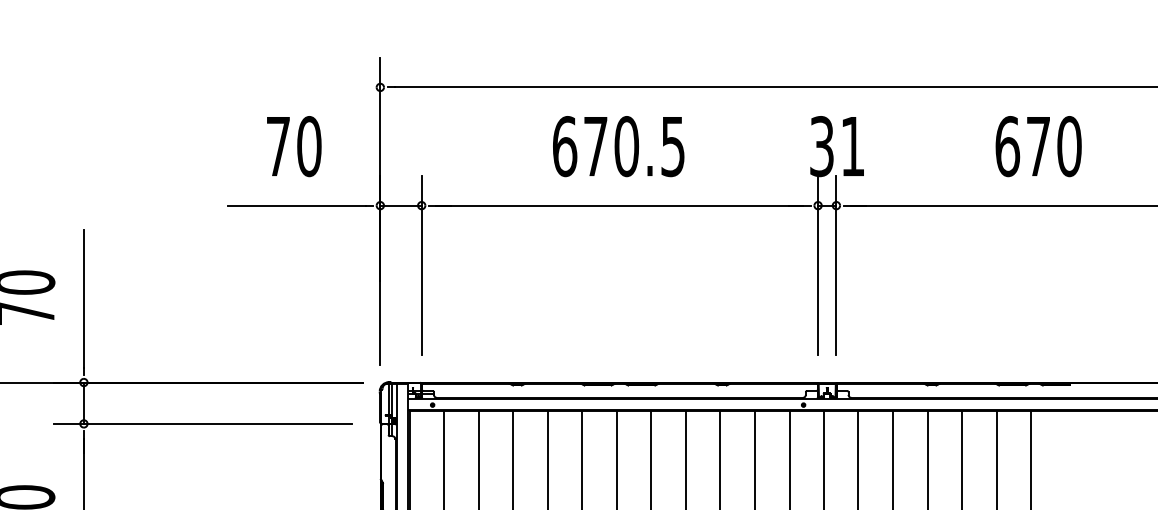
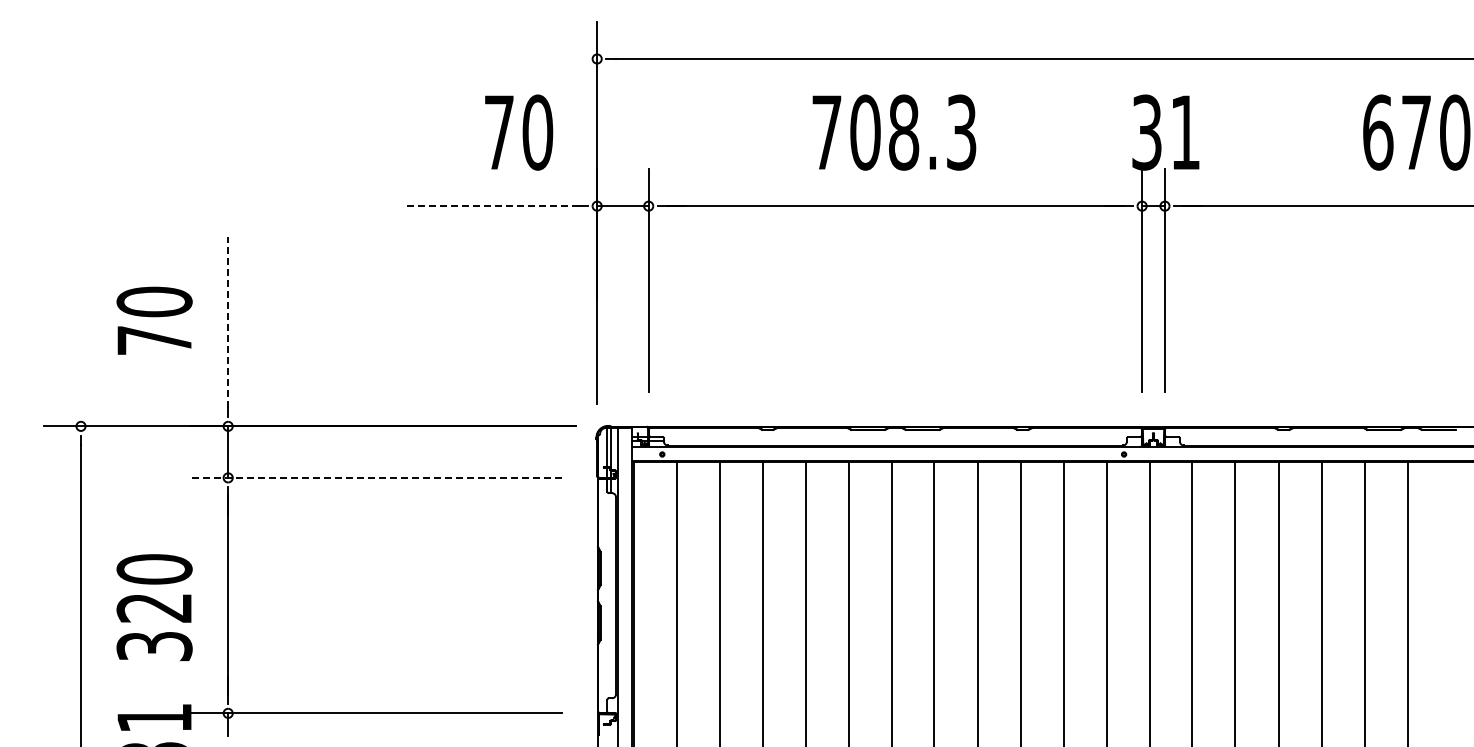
text: (294, 146) -> (519, 132), moved
text: (619, 146) -> (894, 132), 670.5 -> 708.3
line: (297, 205) -> (493, 206), solid -> dashed
line: (84, 299) -> (228, 322), solid -> dashed
line: (203, 423) -> (376, 477), solid -> dashed

